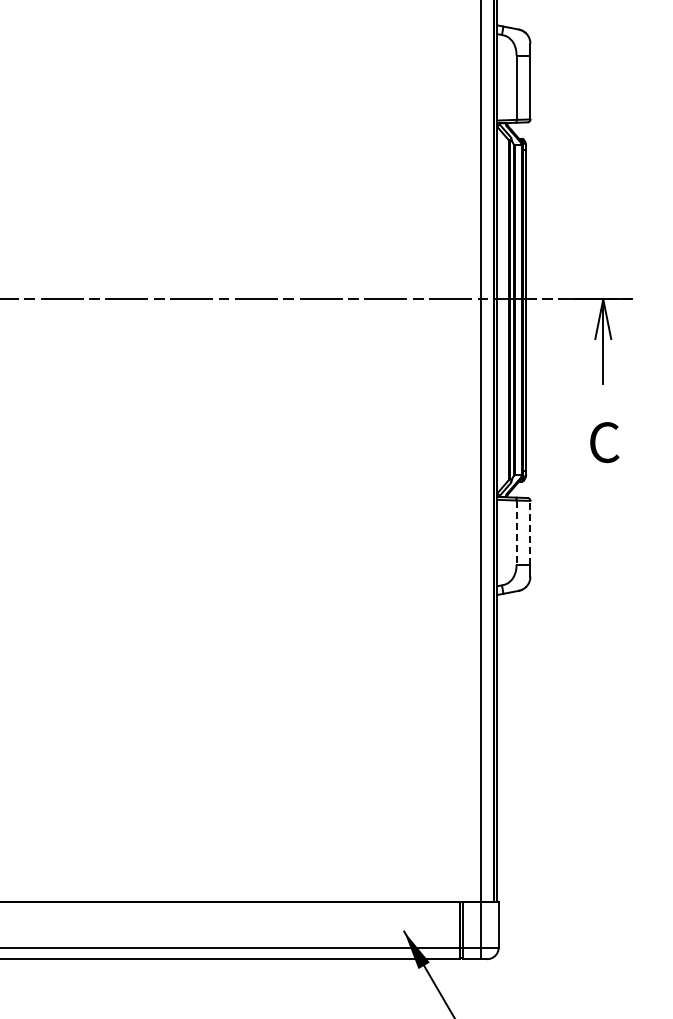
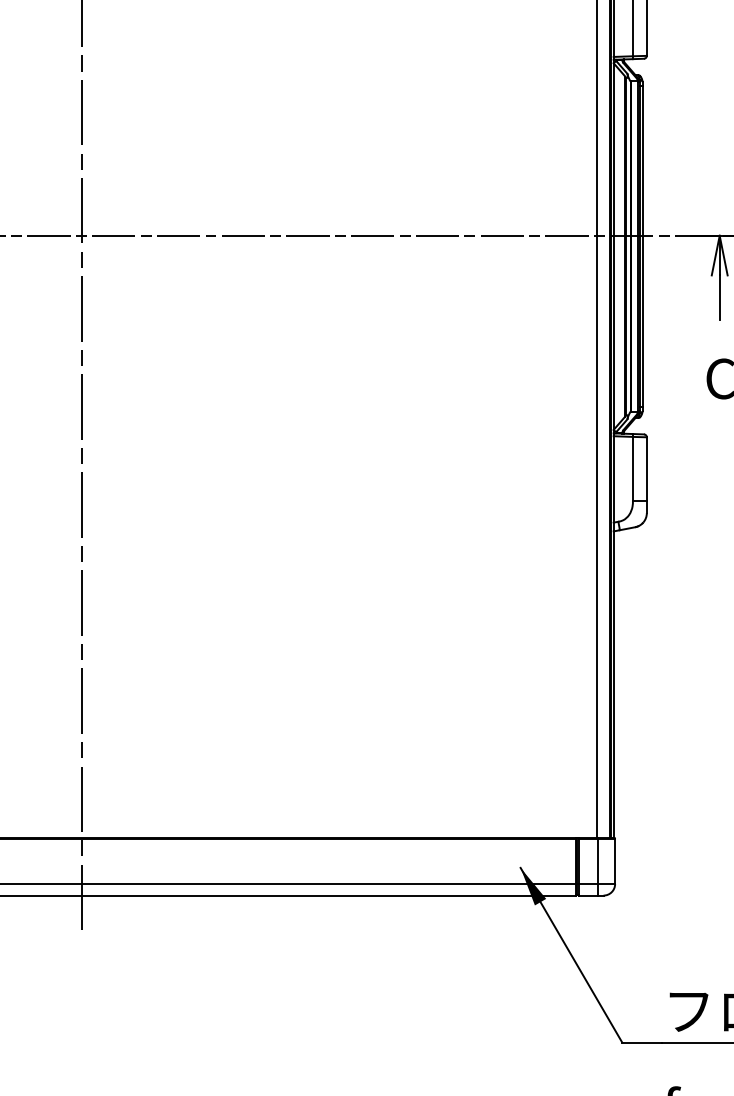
line: (516, 533) -> (632, 469), dashed -> solid
line: (530, 533) -> (646, 469), dashed -> solid

